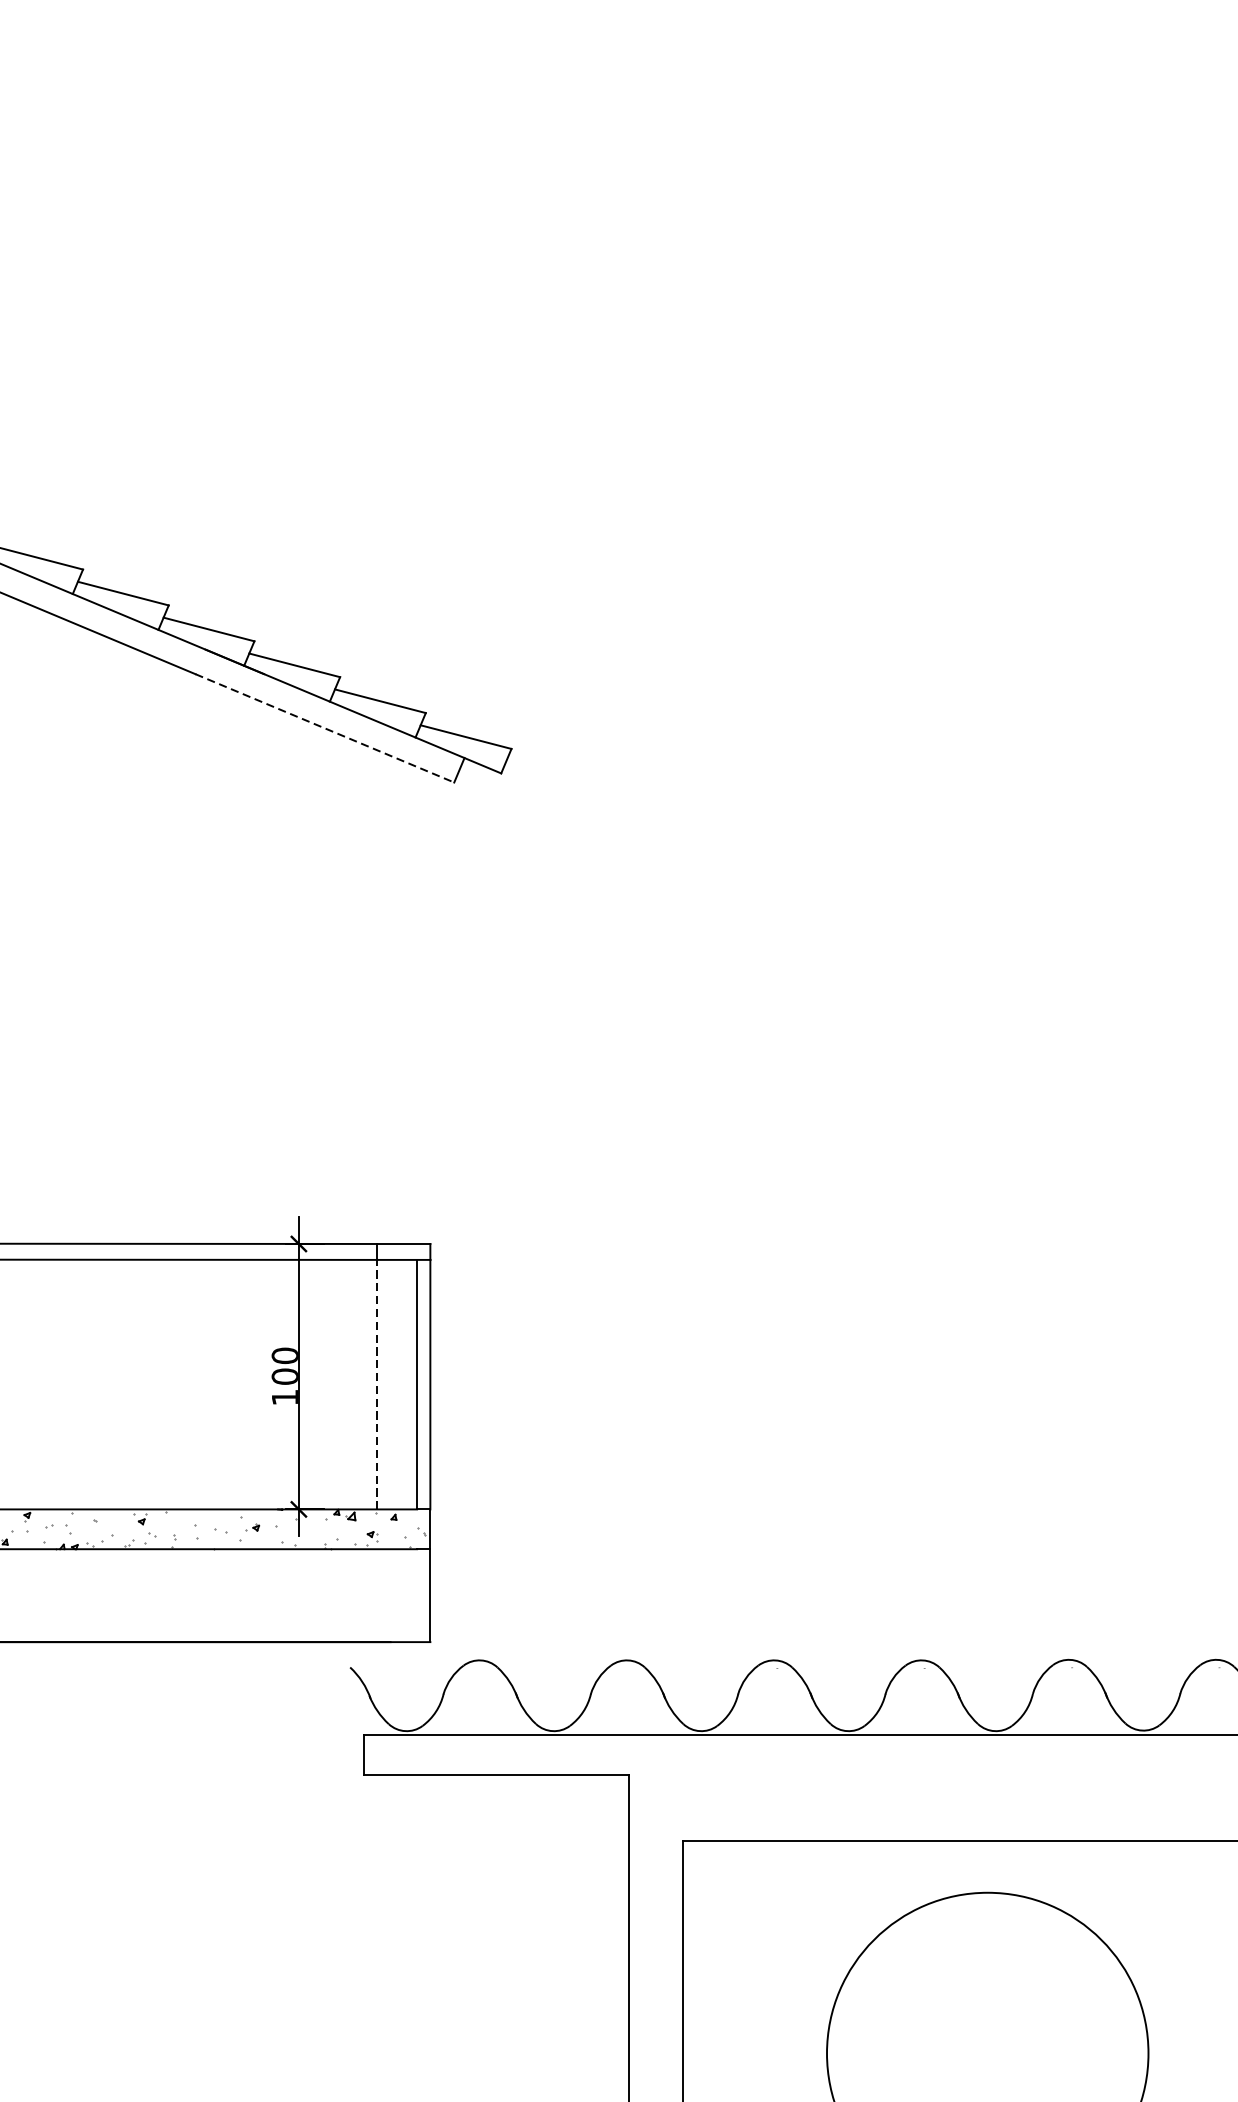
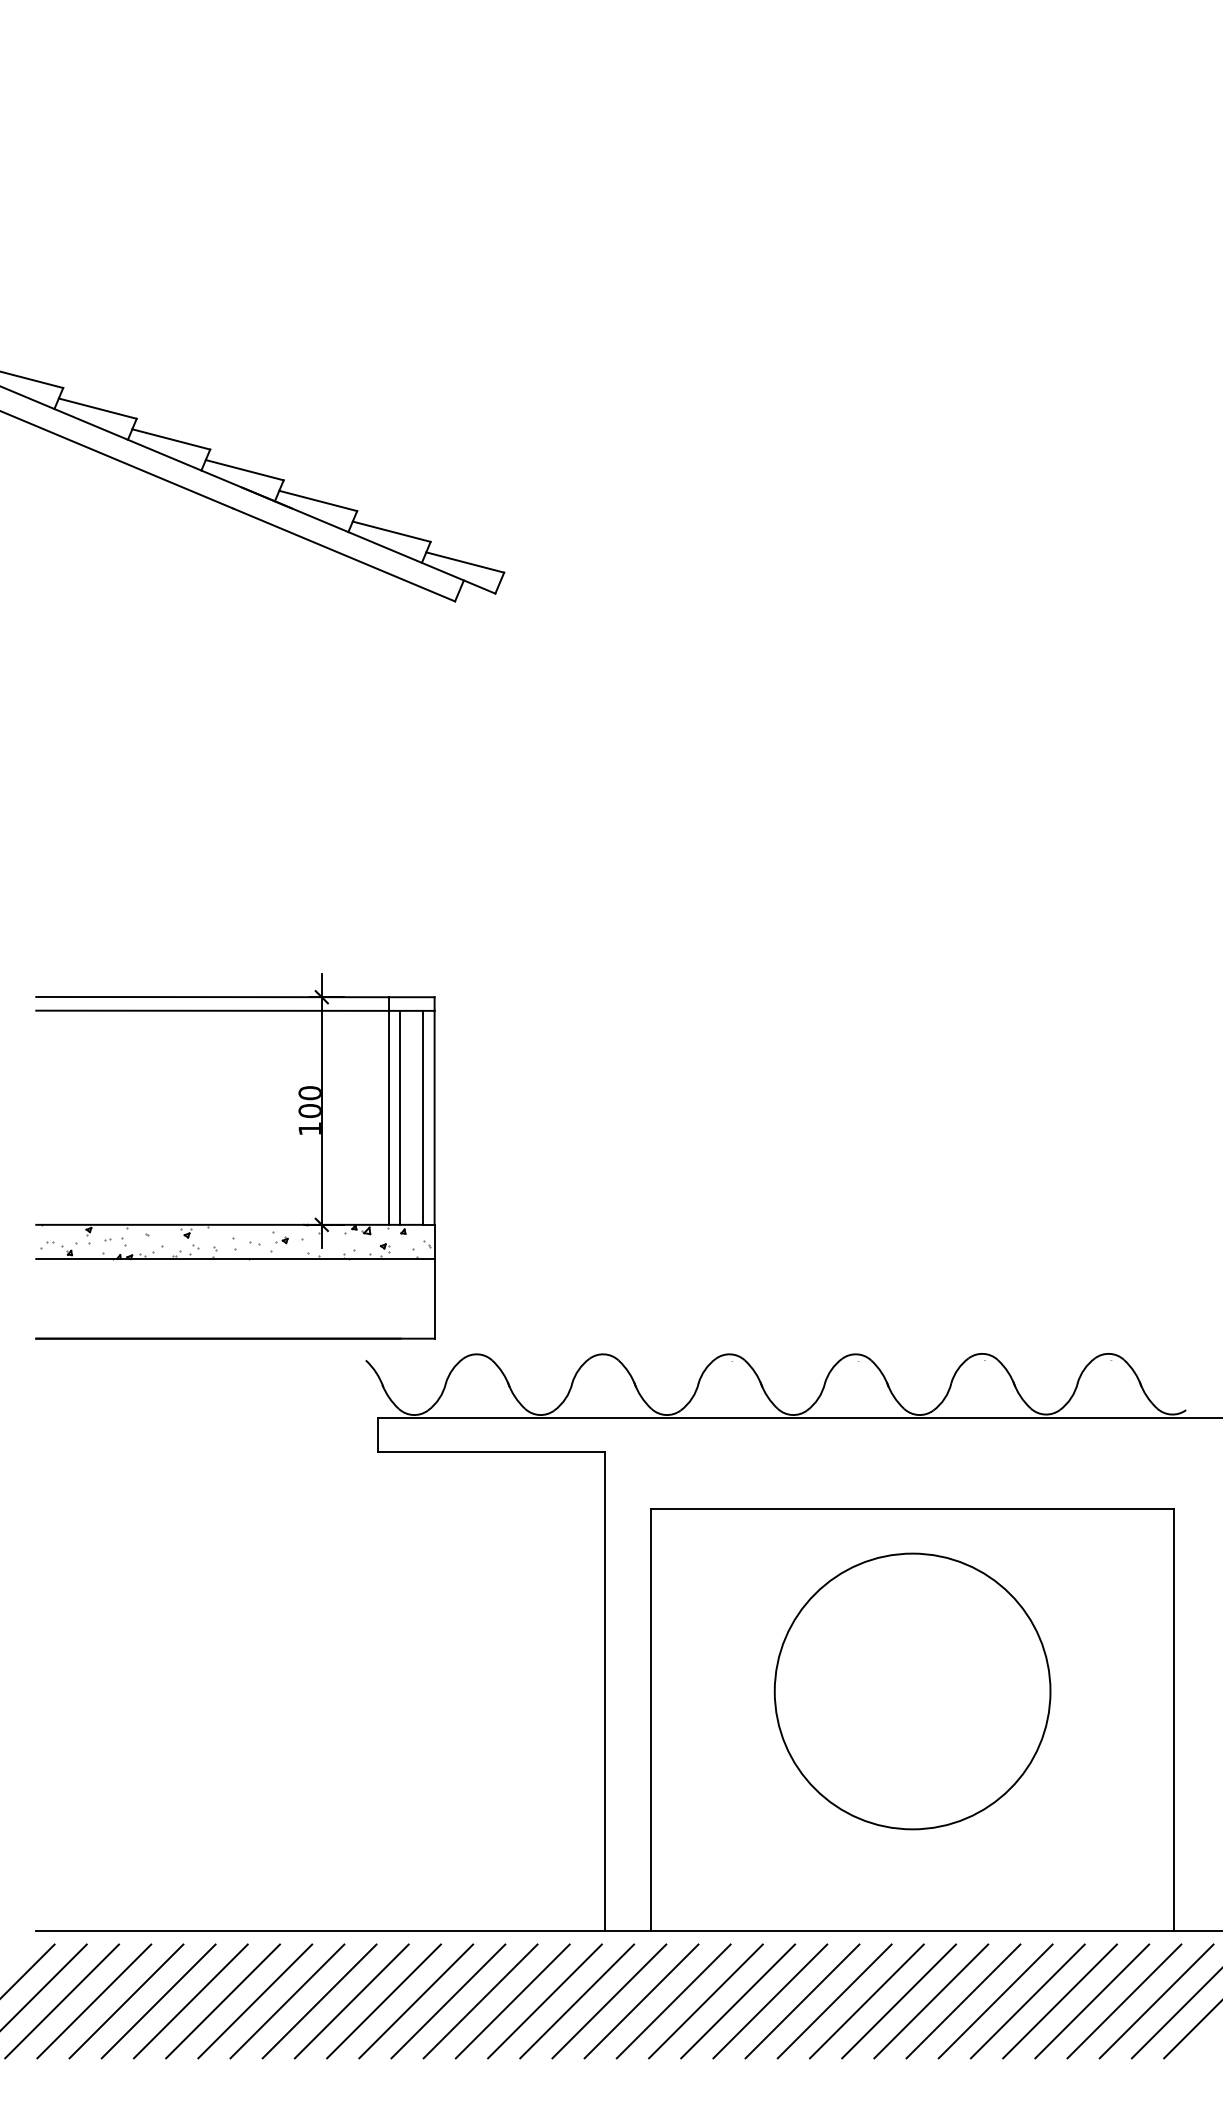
line: (325, 728) -> (344, 555), dashed -> solid
line: (377, 1384) -> (389, 1117), dashed -> solid
line: (390, 1384) -> (400, 1117), added

